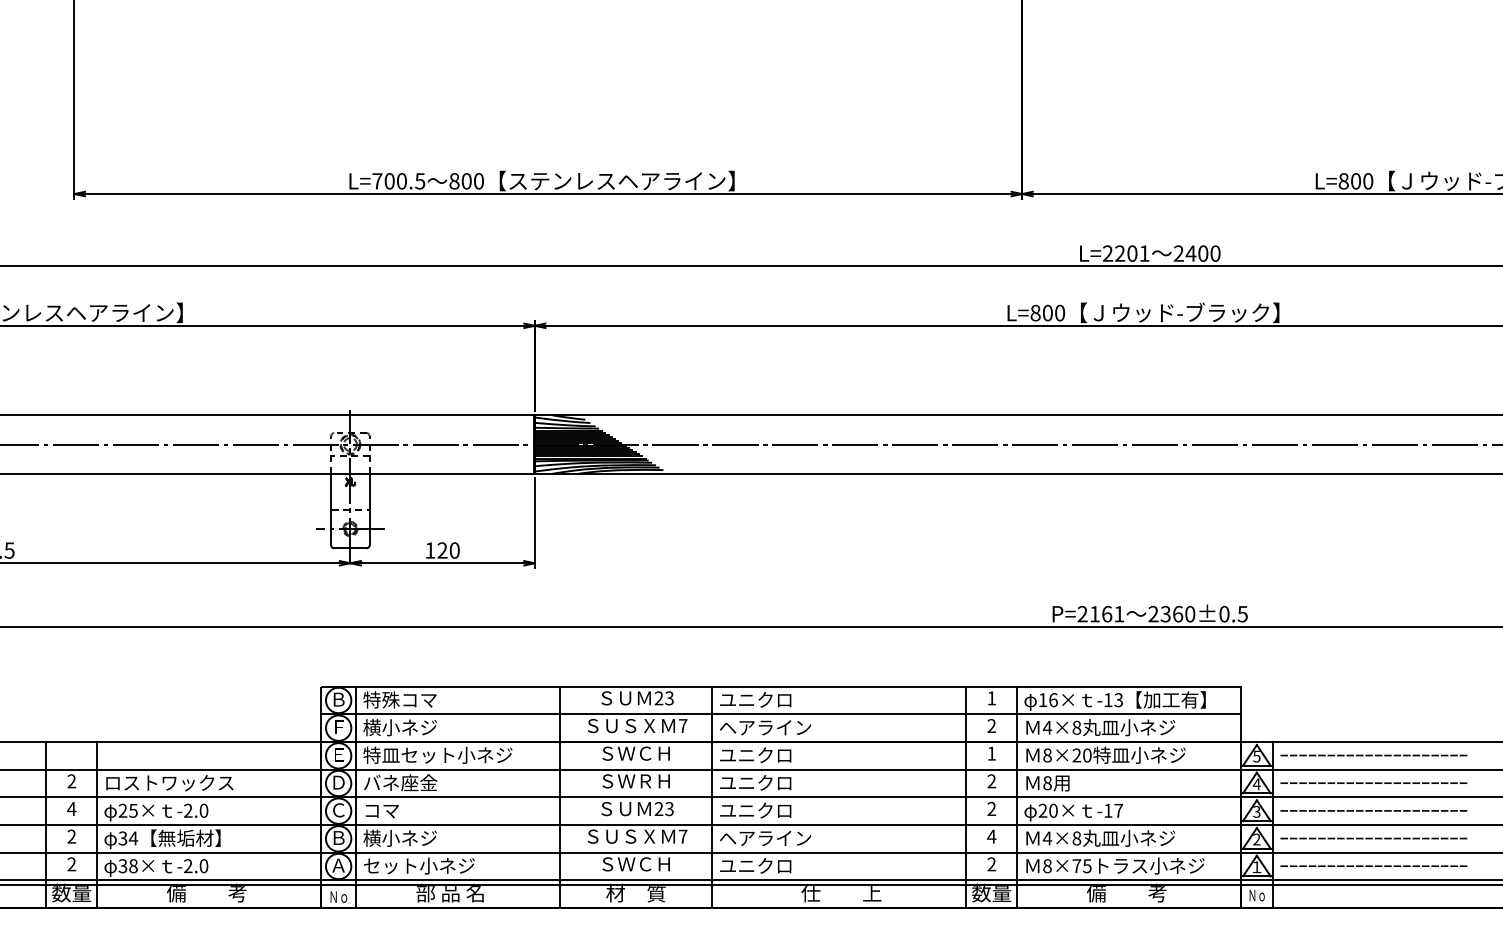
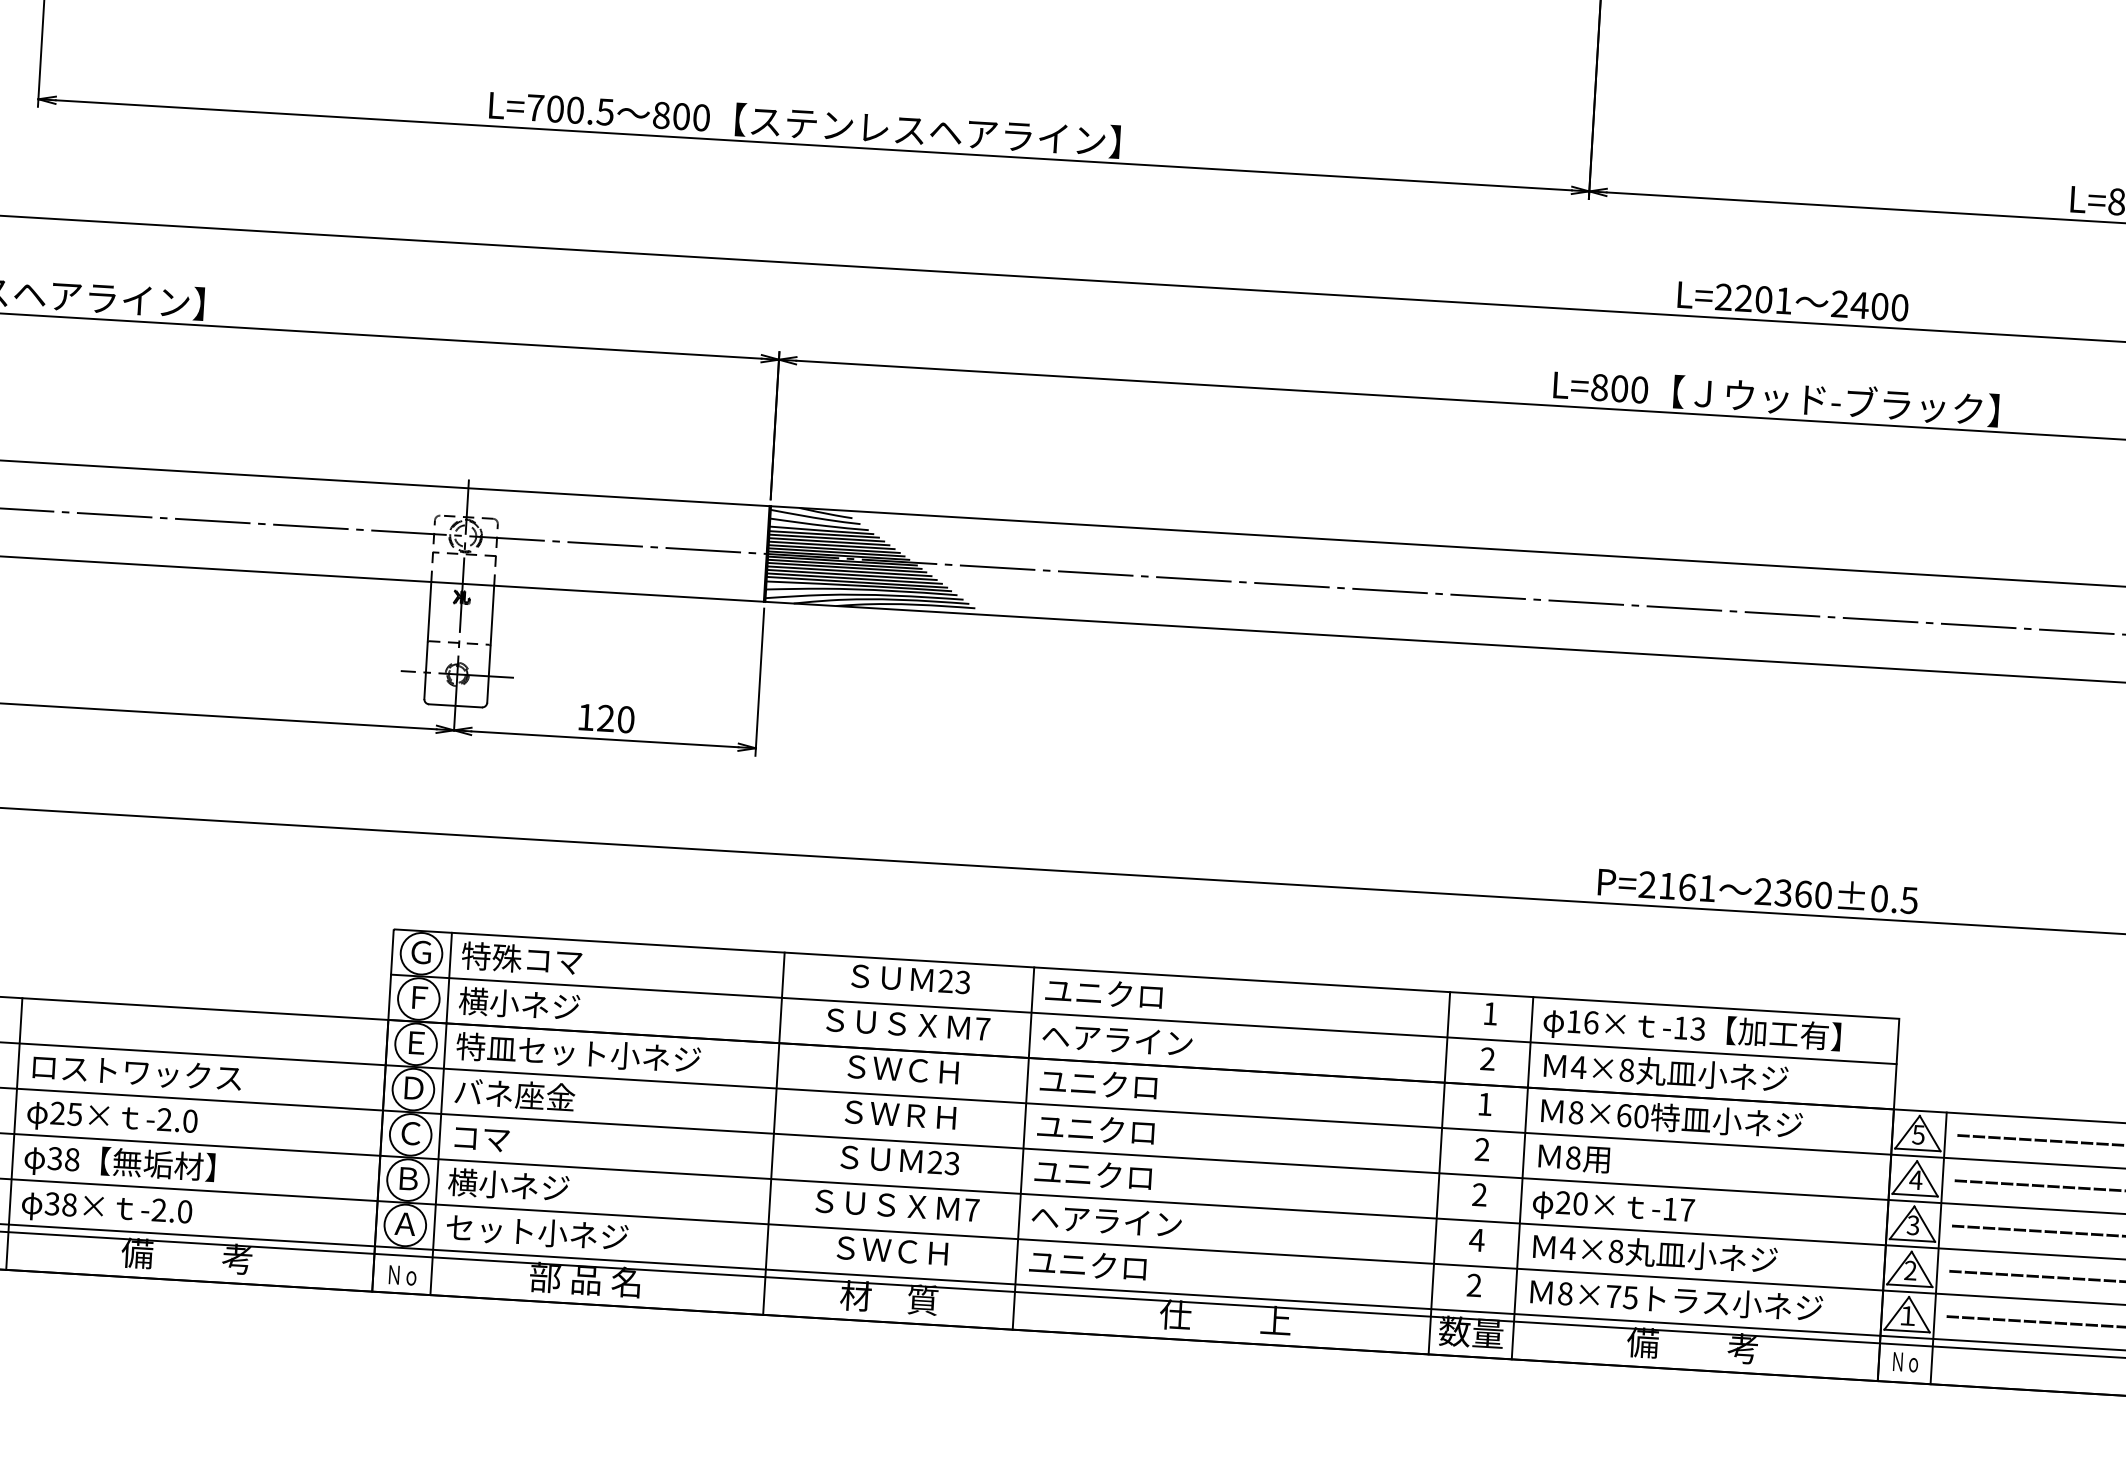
text: (338, 699) -> (421, 952), Ｂ -> Ｇ
text: (1076, 755) -> (1623, 1115), 8×20 -> 8×60
text: (133, 838) -> (72, 1159), 34 -> 38

